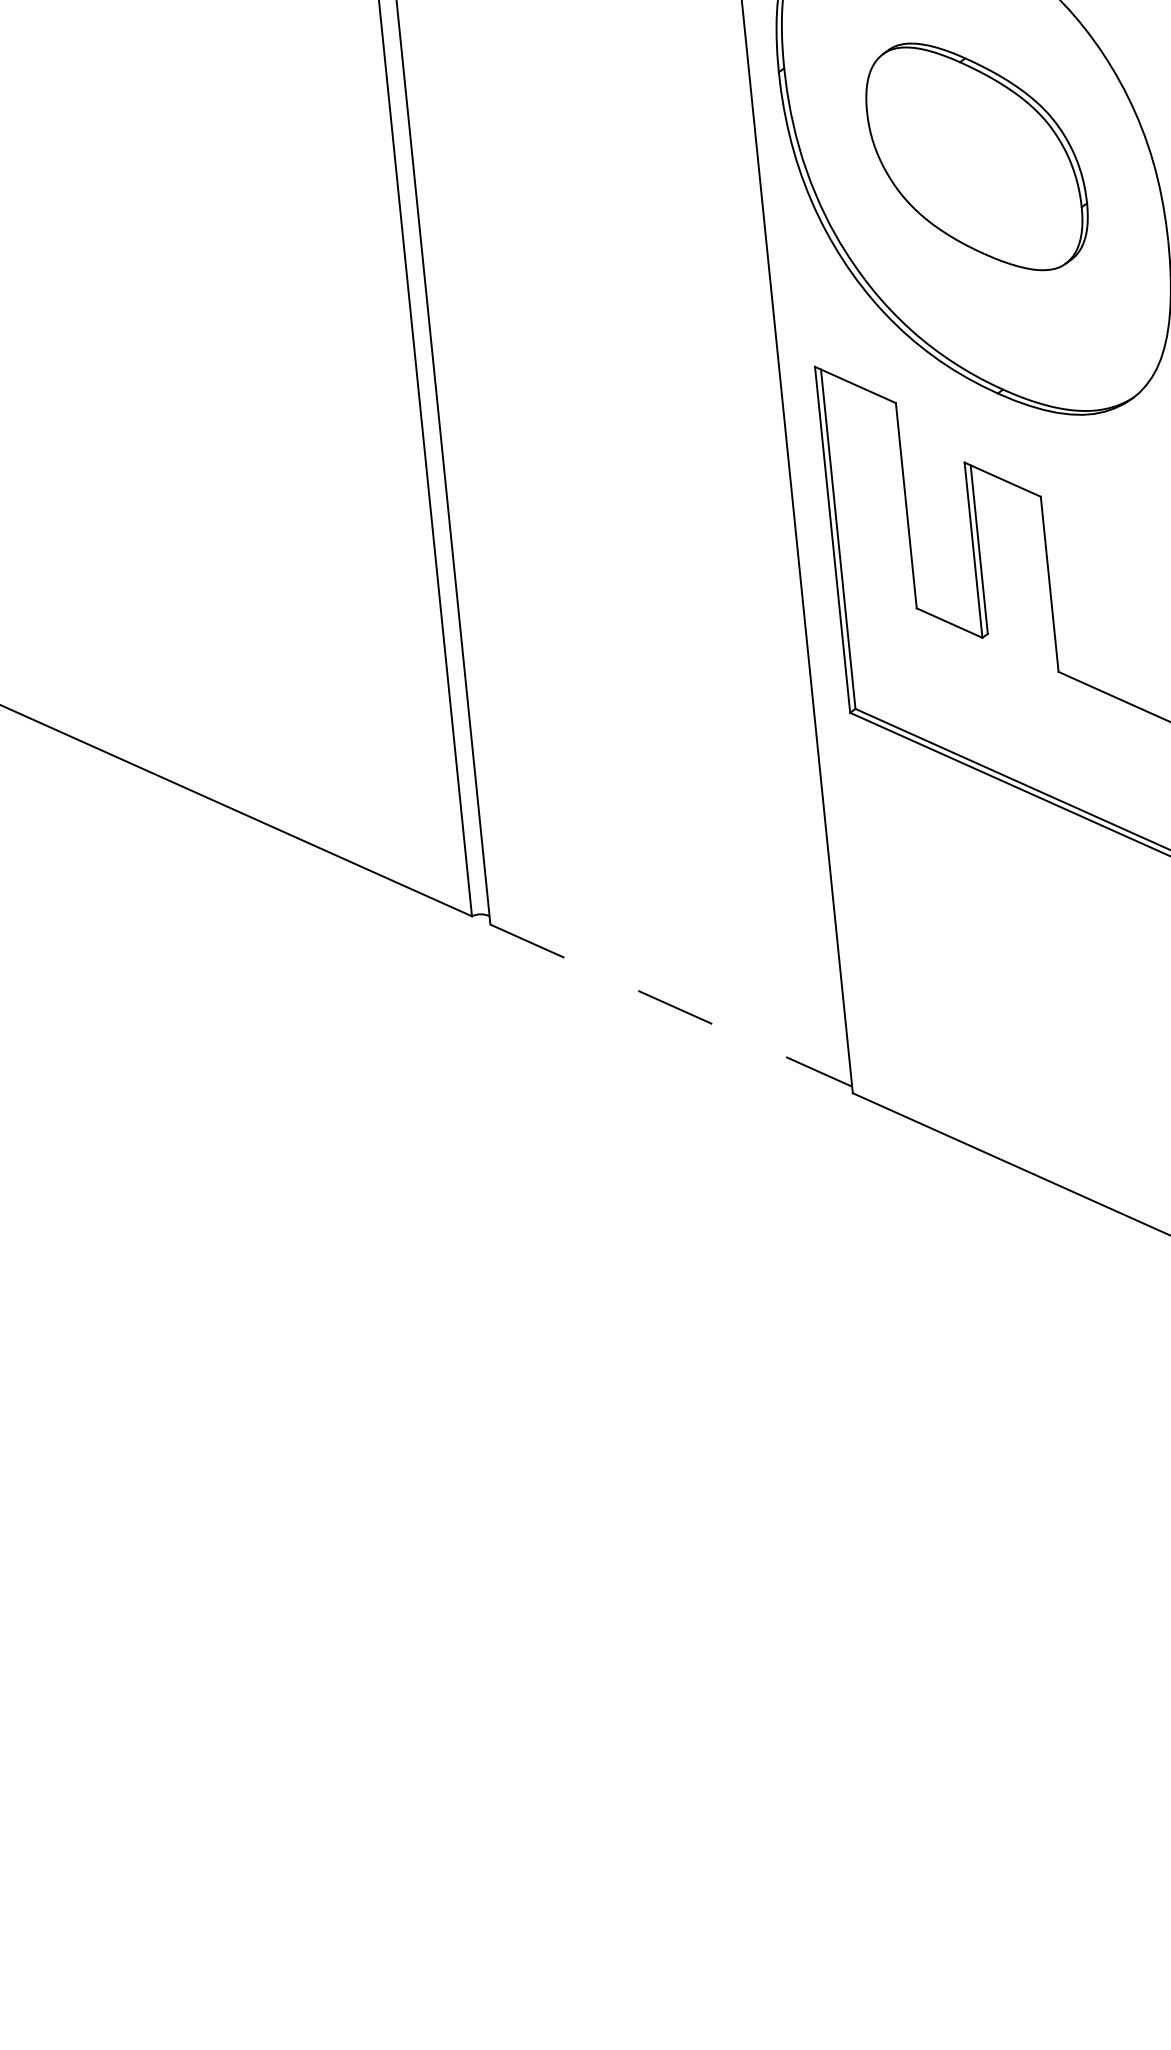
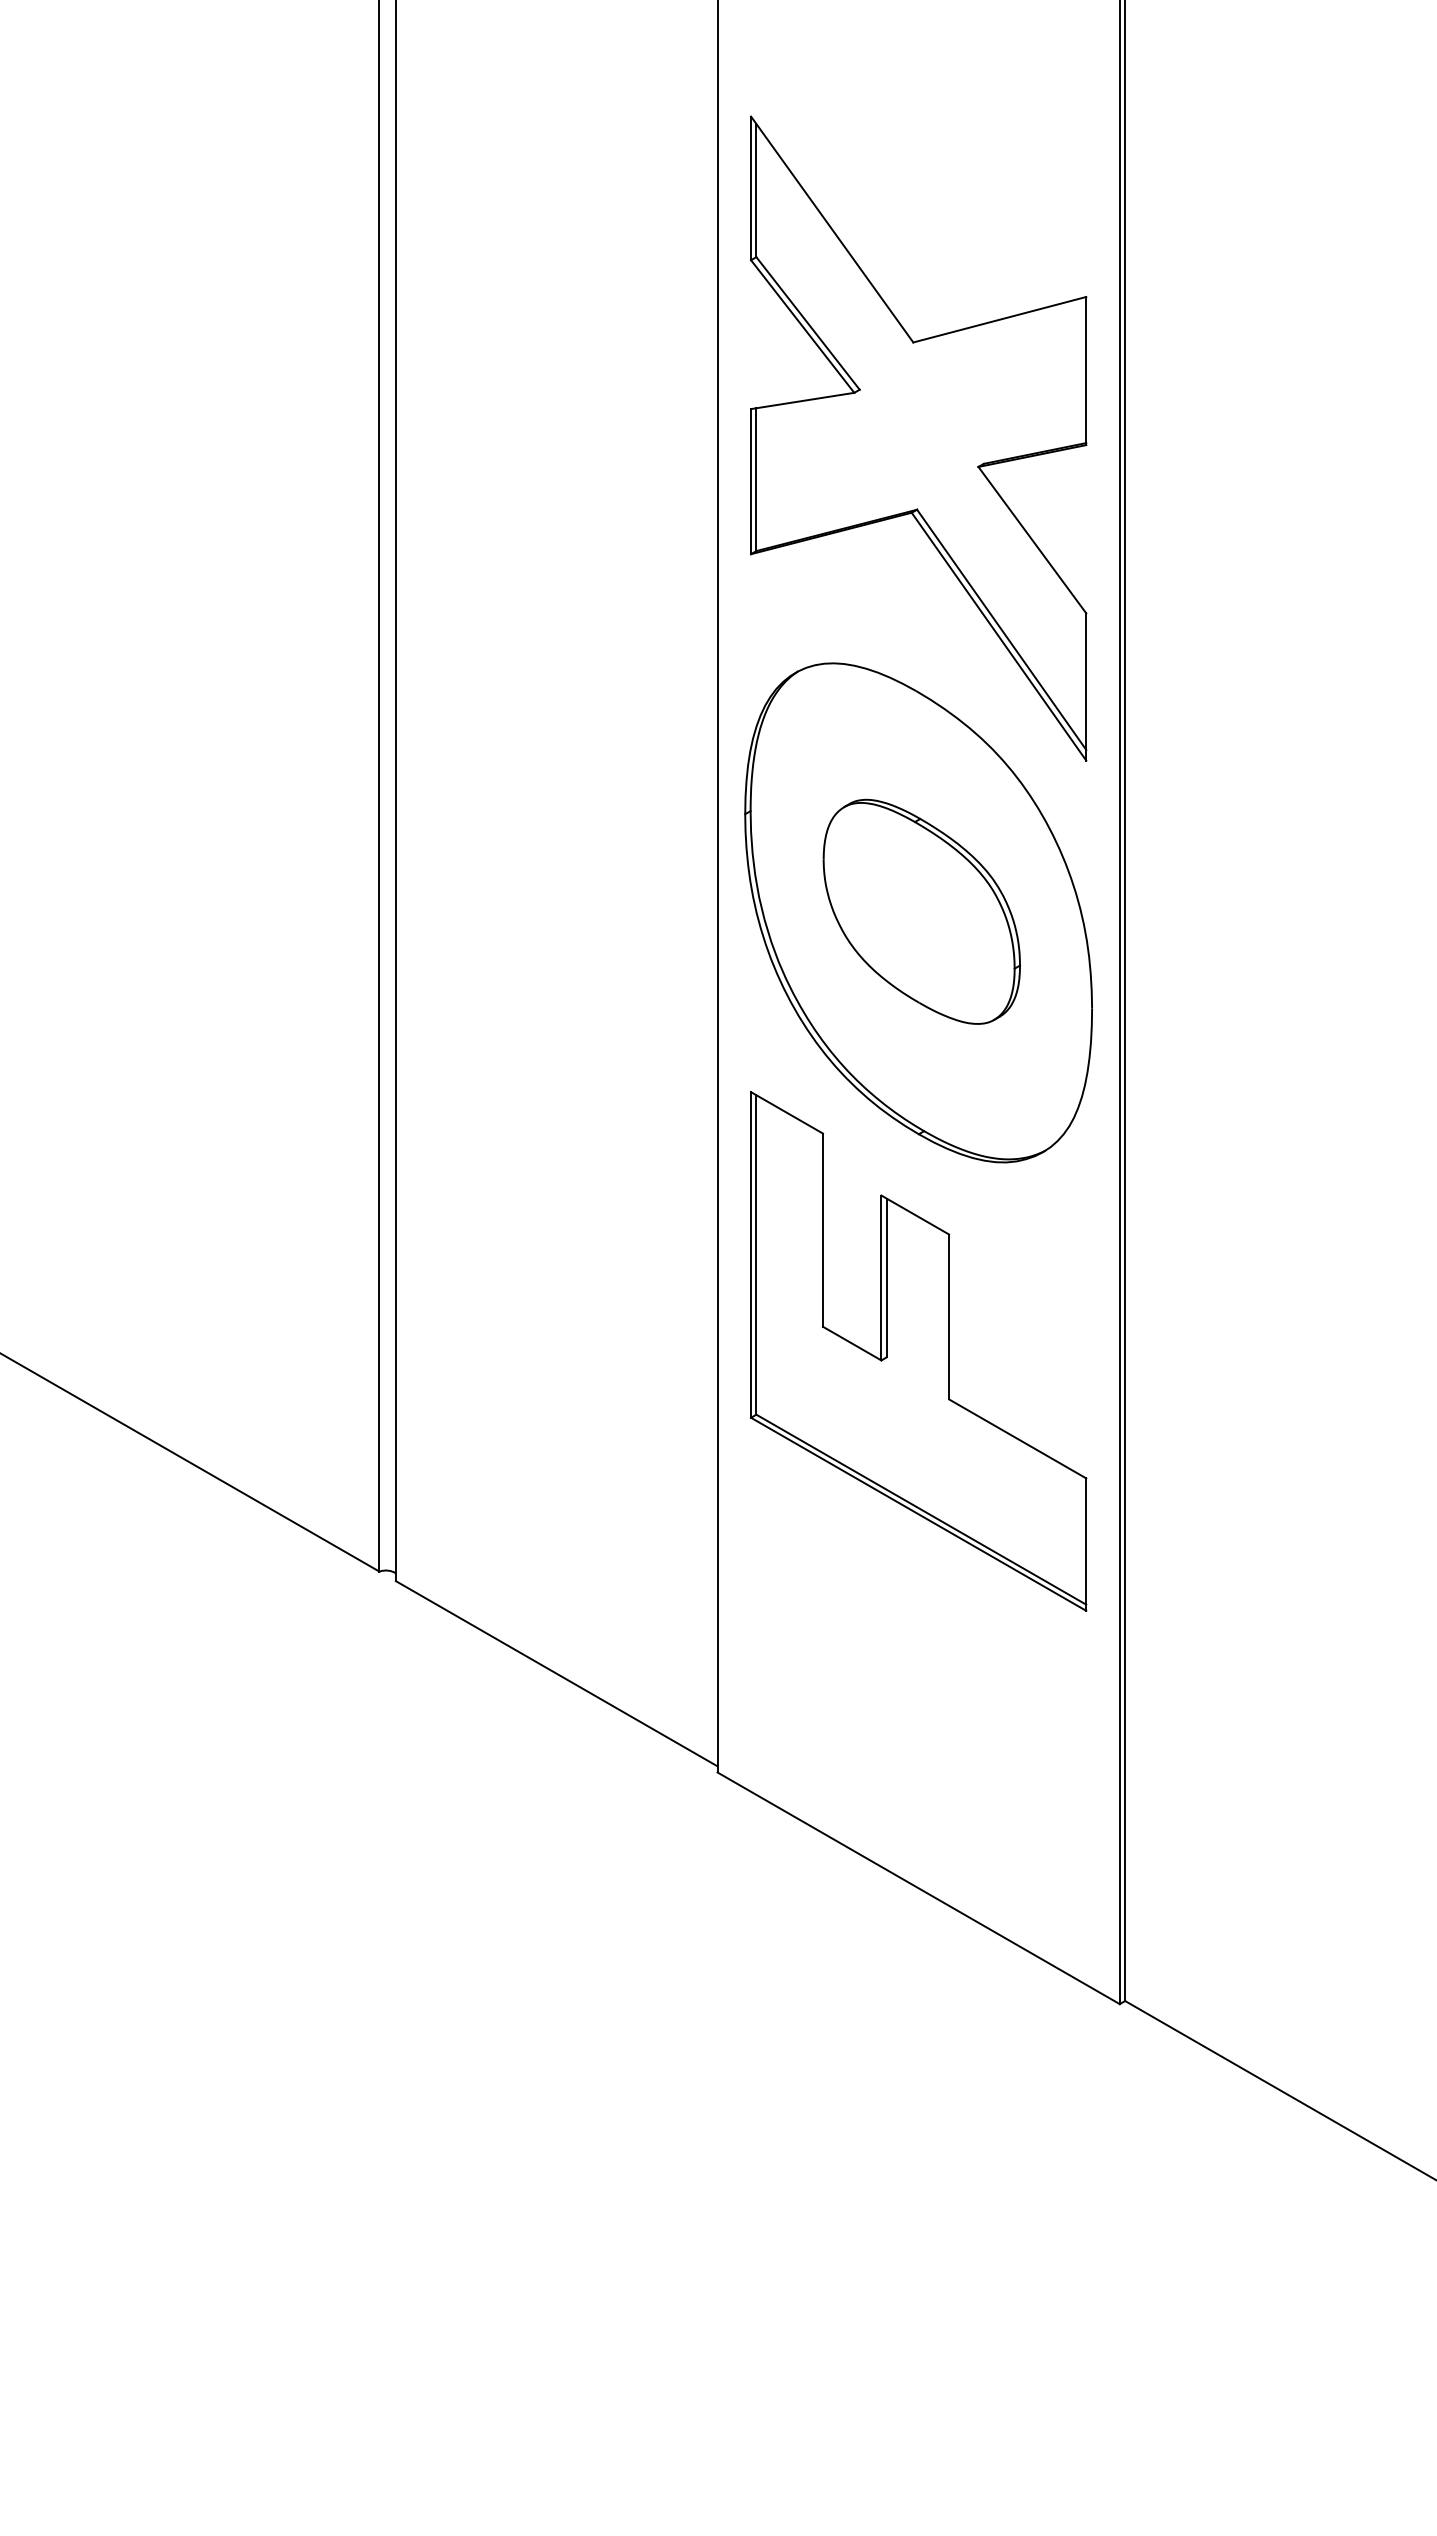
line: (671, 1005) -> (556, 1673), dashed -> solid

